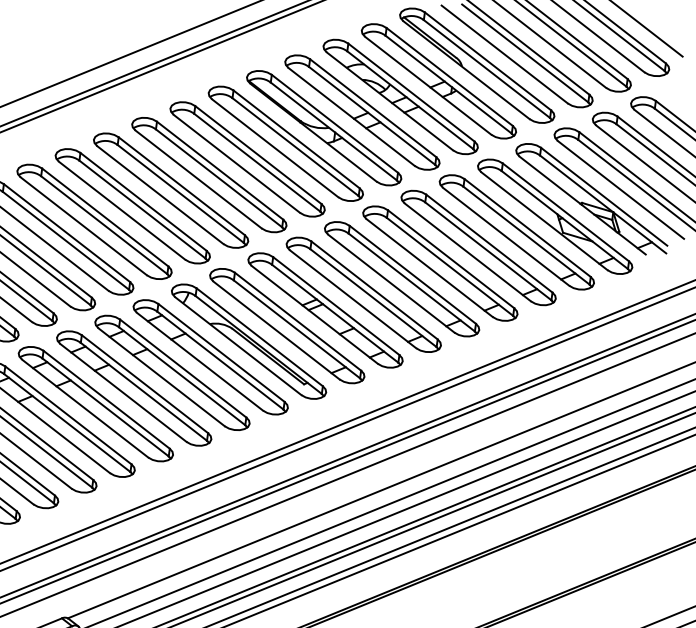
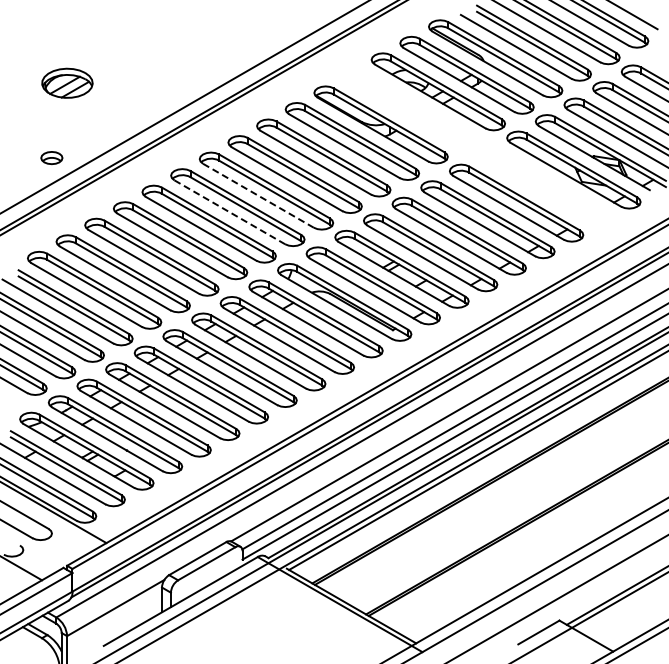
part: (439, 172) -> (477, 147), removed
line: (160, 194) -> (258, 195), solid -> dashed
line: (121, 210) -> (229, 212), solid -> dashed

